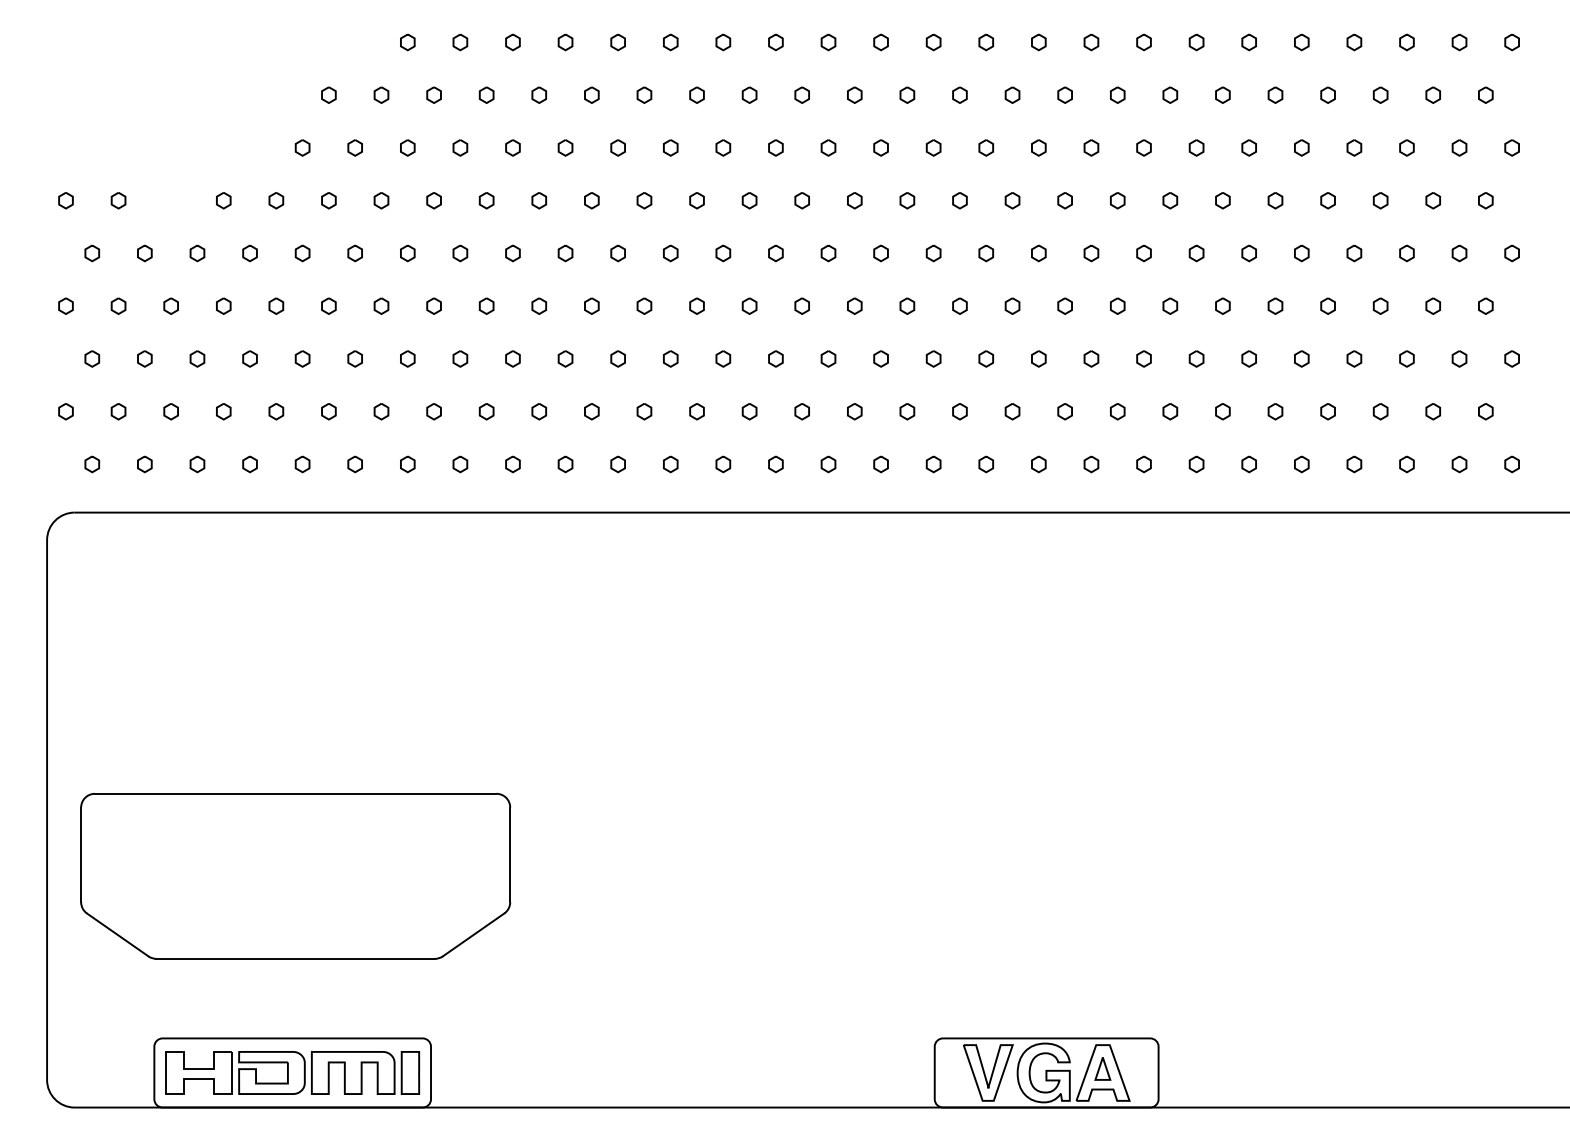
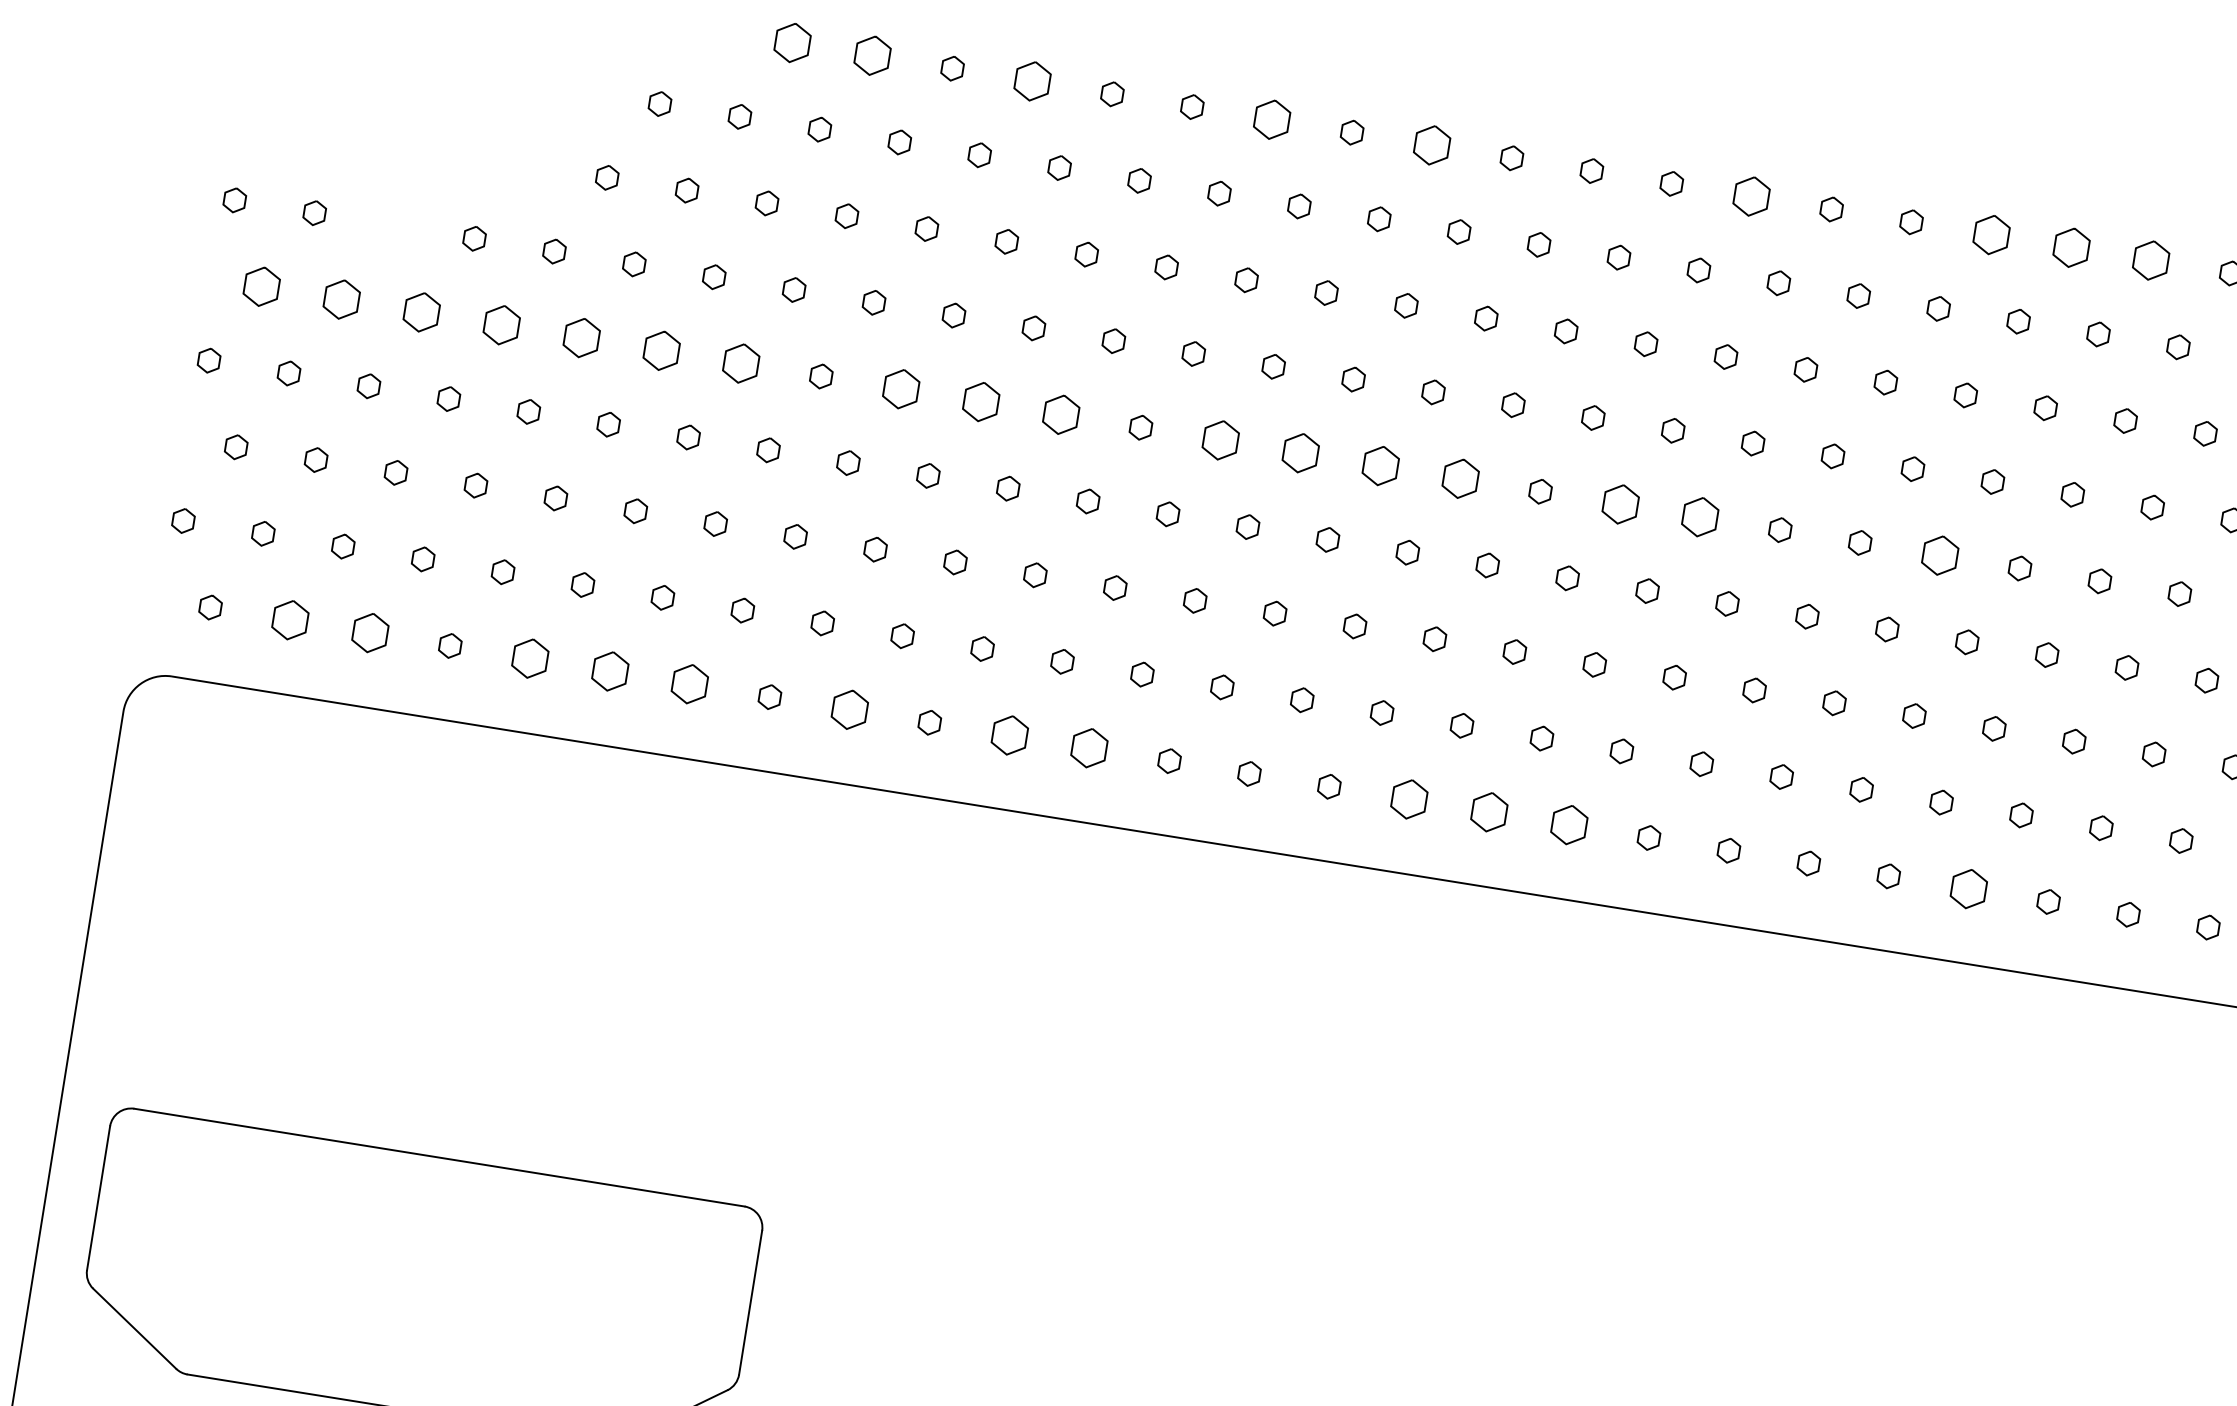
part: (407, 42) -> (792, 43), size x1.6
part: (460, 42) -> (872, 56), size x1.6
part: (565, 42) -> (1032, 81), size x1.6
part: (723, 42) -> (1272, 120), size x1.6
part: (828, 42) -> (1432, 145), size x1.6
part: (1038, 42) -> (1751, 196), size x1.6
part: (1196, 42) -> (1991, 235), size x1.6
part: (1248, 42) -> (2070, 247), size x1.6
part: (1301, 42) -> (2150, 260), size x1.6
part: (92, 253) -> (262, 287), size x1.6
part: (144, 253) -> (341, 299), size x1.6
part: (197, 253) -> (421, 312), size x1.6
part: (249, 253) -> (500, 325), size x1.6
part: (302, 253) -> (581, 338), size x1.6
part: (354, 253) -> (660, 350), size x1.6
part: (407, 253) -> (740, 363), size x1.6
part: (512, 253) -> (900, 389), size x1.6
part: (565, 253) -> (981, 402), size x1.6
part: (617, 253) -> (1060, 414), size x1.6
part: (723, 253) -> (1221, 440), size x1.6
part: (775, 253) -> (1300, 453), size x1.6
part: (828, 253) -> (1380, 466), size x1.6
part: (880, 253) -> (1459, 478), size x1.6
part: (985, 253) -> (1619, 504), size x1.6
part: (1038, 253) -> (1699, 517), size x1.6
part: (1196, 253) -> (1939, 555), size x1.6
part: (144, 464) -> (289, 620), size x1.6
part: (197, 464) -> (370, 633), size x1.6
part: (302, 464) -> (529, 658), size x1.6
part: (354, 464) -> (609, 671), size x1.6
part: (407, 464) -> (689, 684), size x1.6
part: (512, 464) -> (849, 709), size x1.6
part: (617, 464) -> (1008, 735), size x1.6
part: (670, 464) -> (1089, 748), size x1.6
part: (880, 464) -> (1408, 799), size x1.6
part: (933, 464) -> (1488, 812), size x1.6
part: (985, 464) -> (1567, 825), size x1.6
part: (1248, 464) -> (1967, 889), size x1.6

